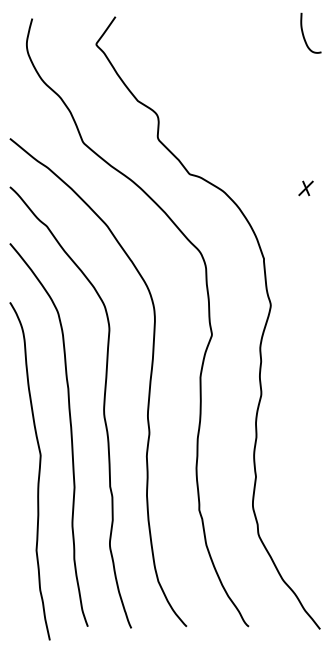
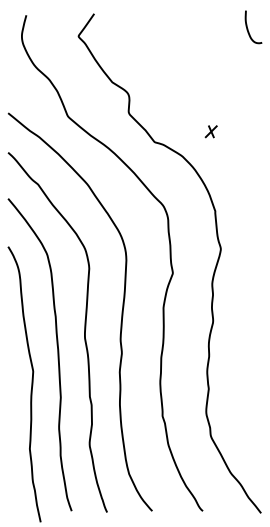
part: (305, 188) -> (210, 131), moved

